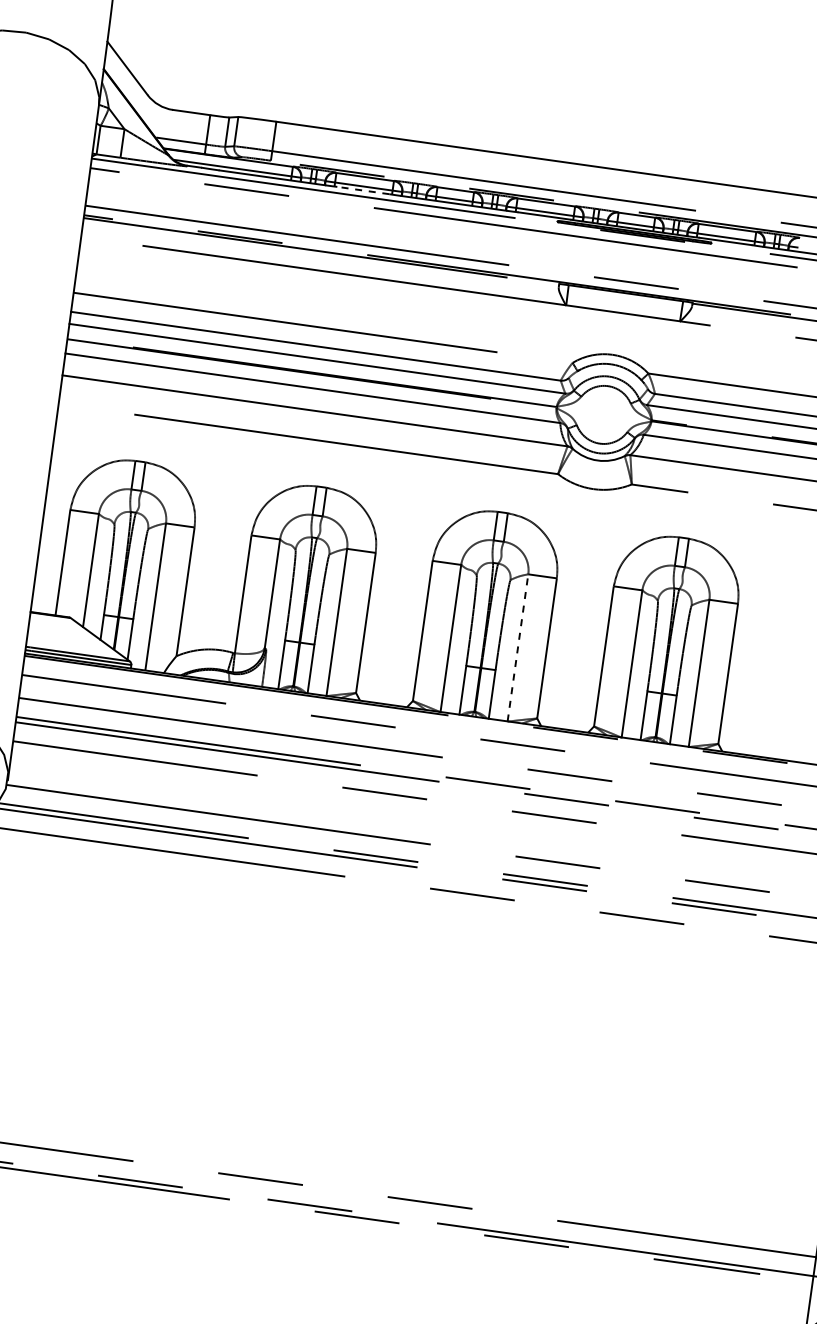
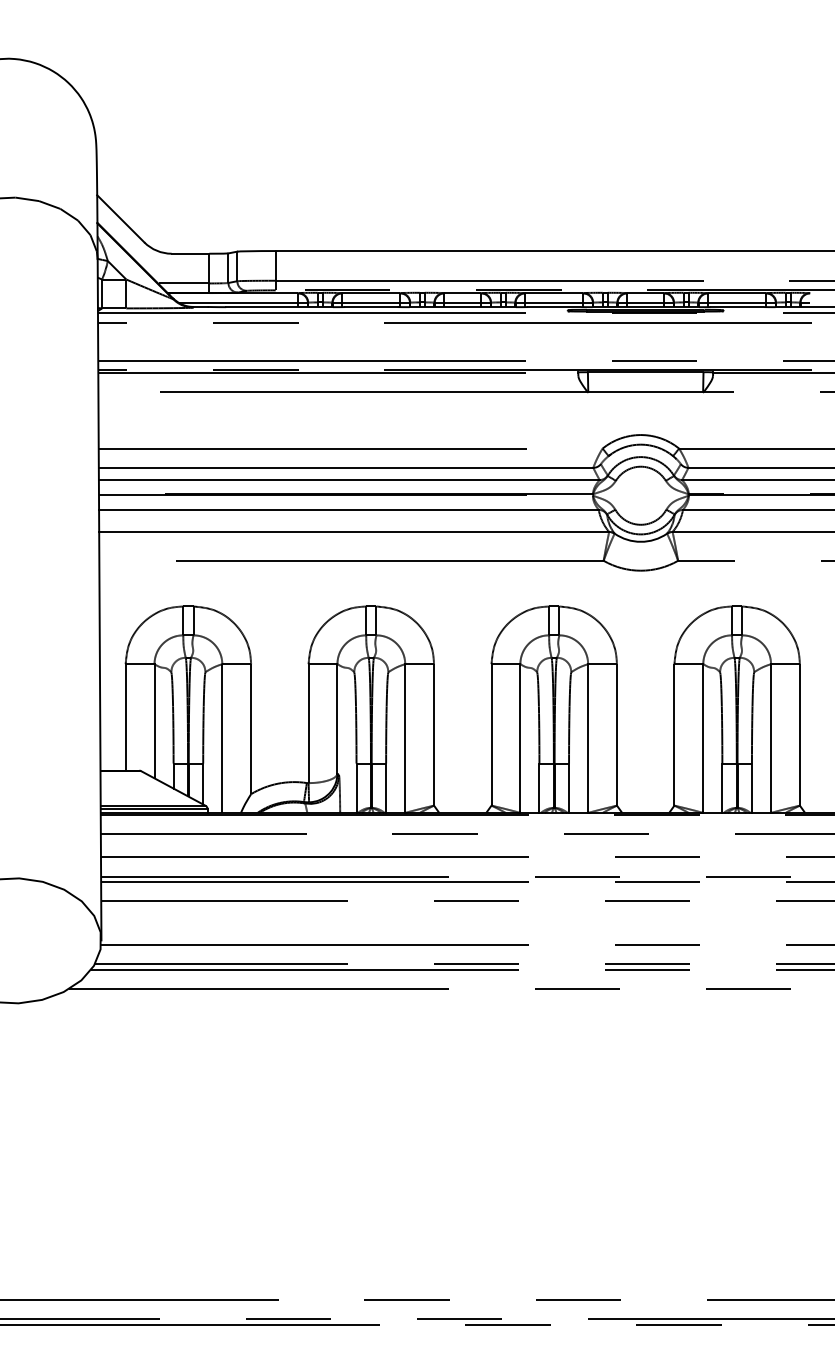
line: (362, 190) -> (370, 307), dashed -> solid
line: (518, 647) -> (588, 737), dashed -> solid

